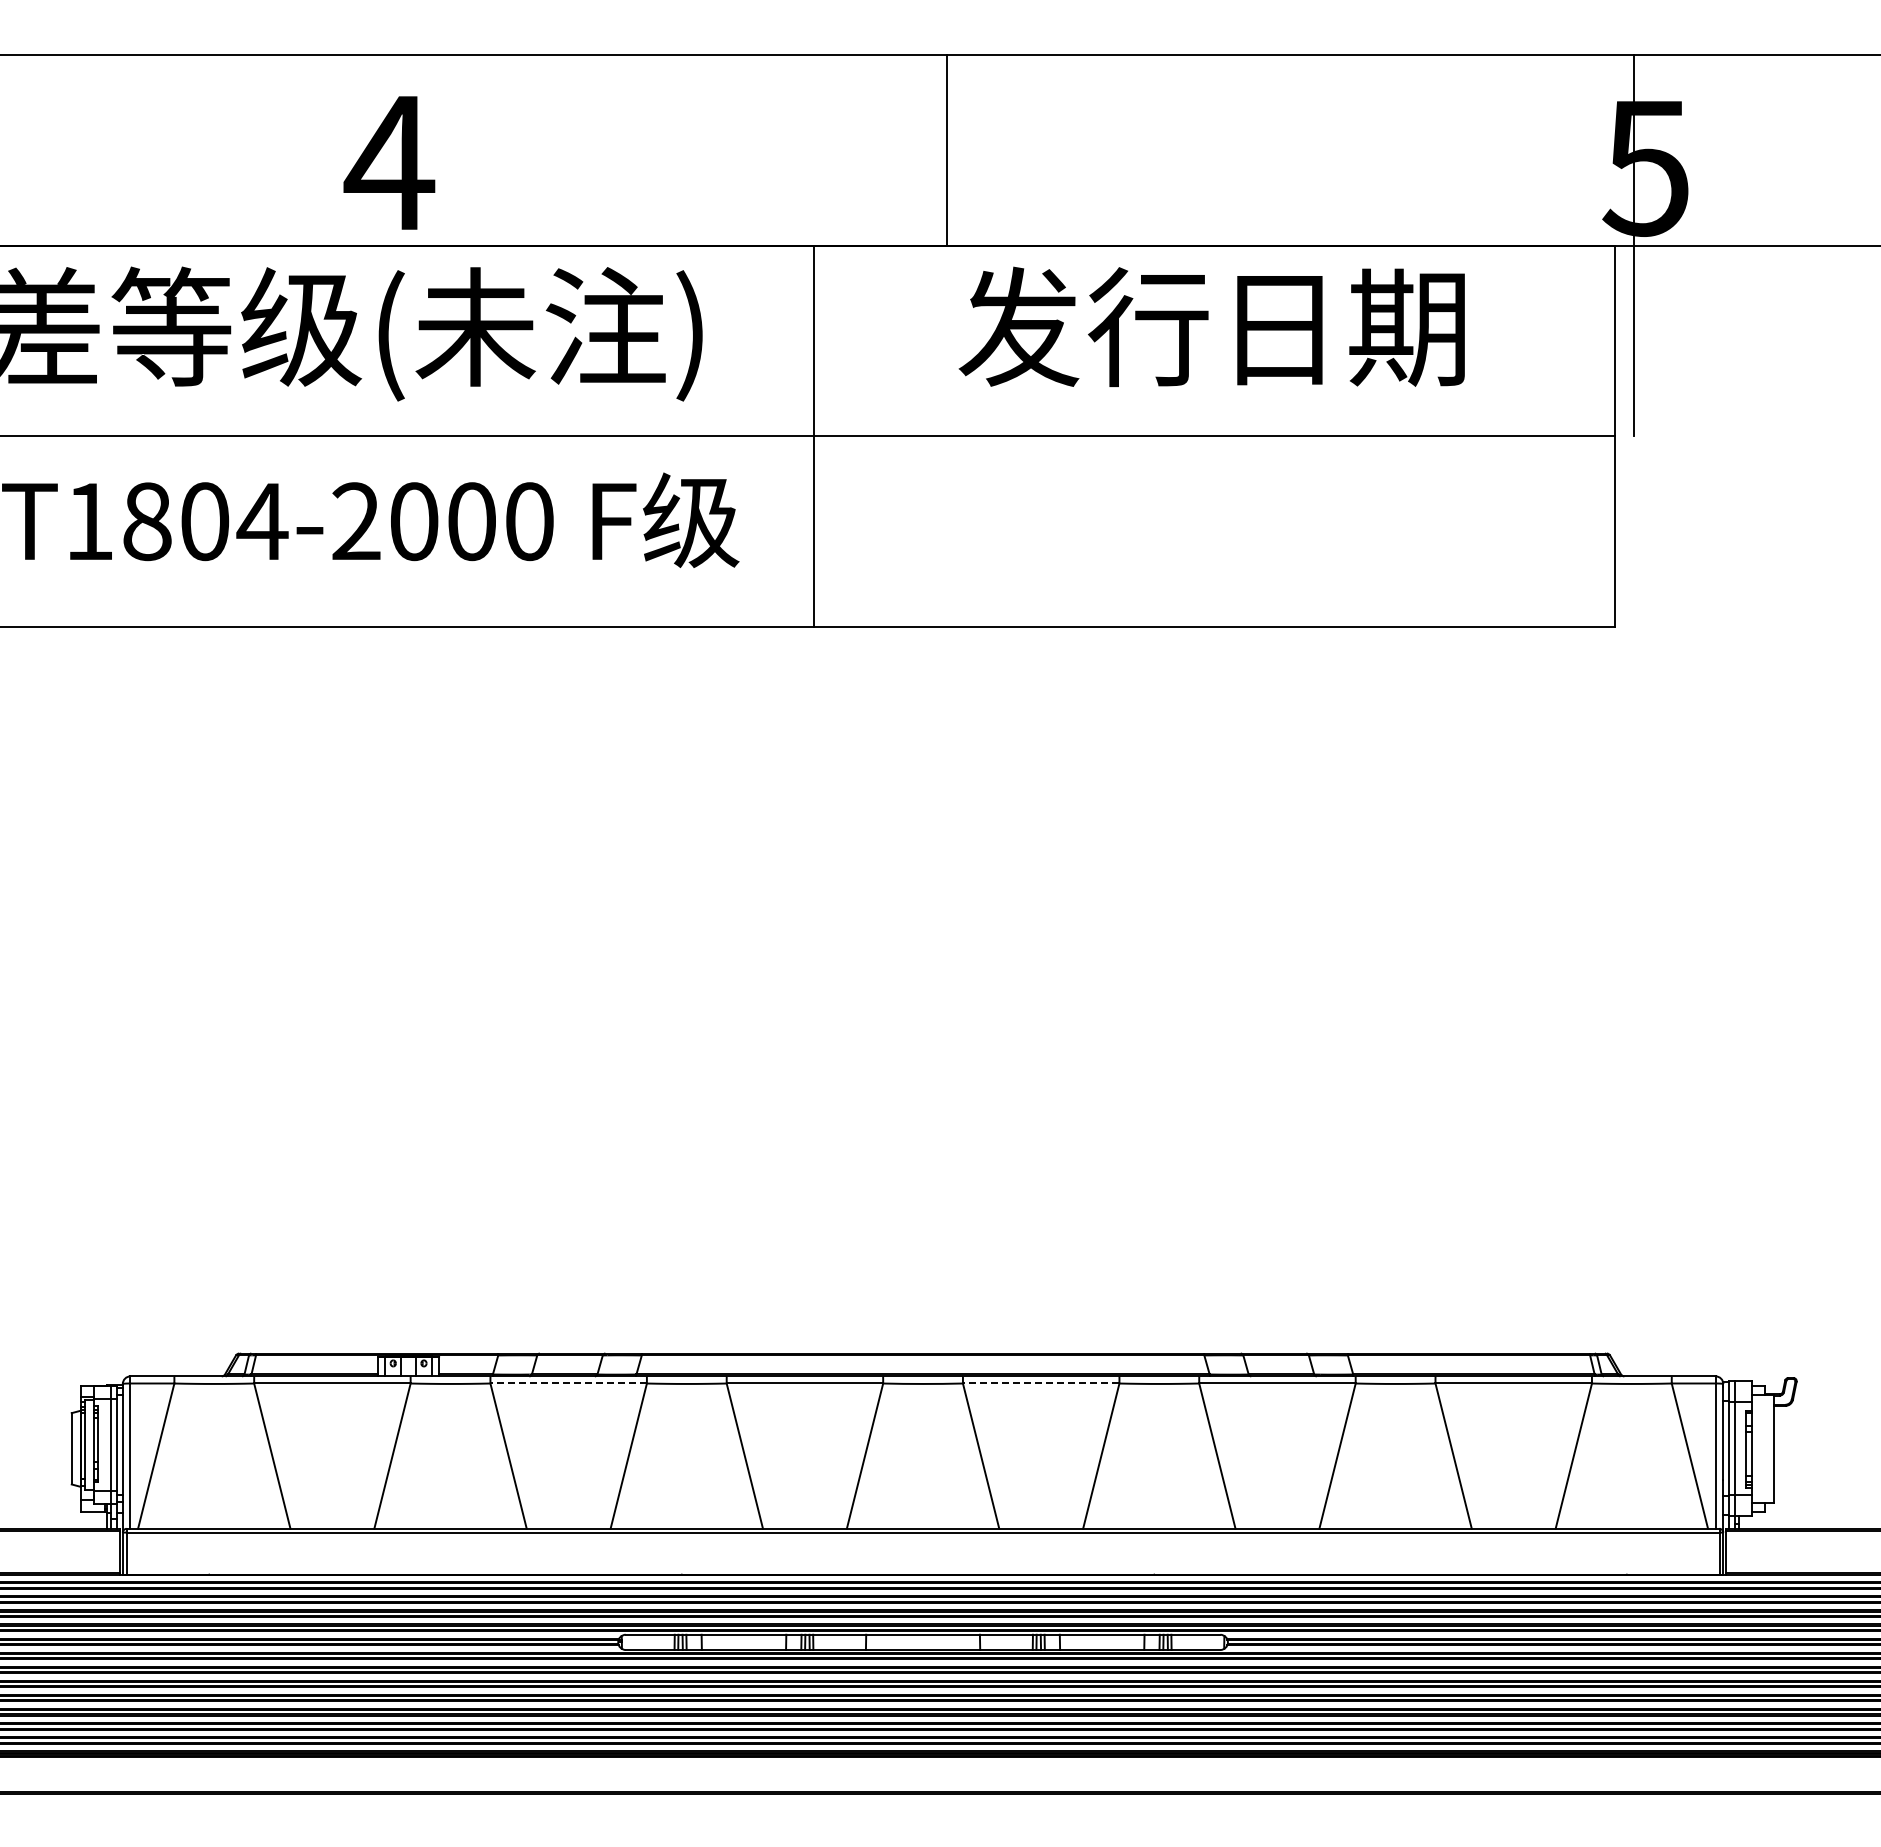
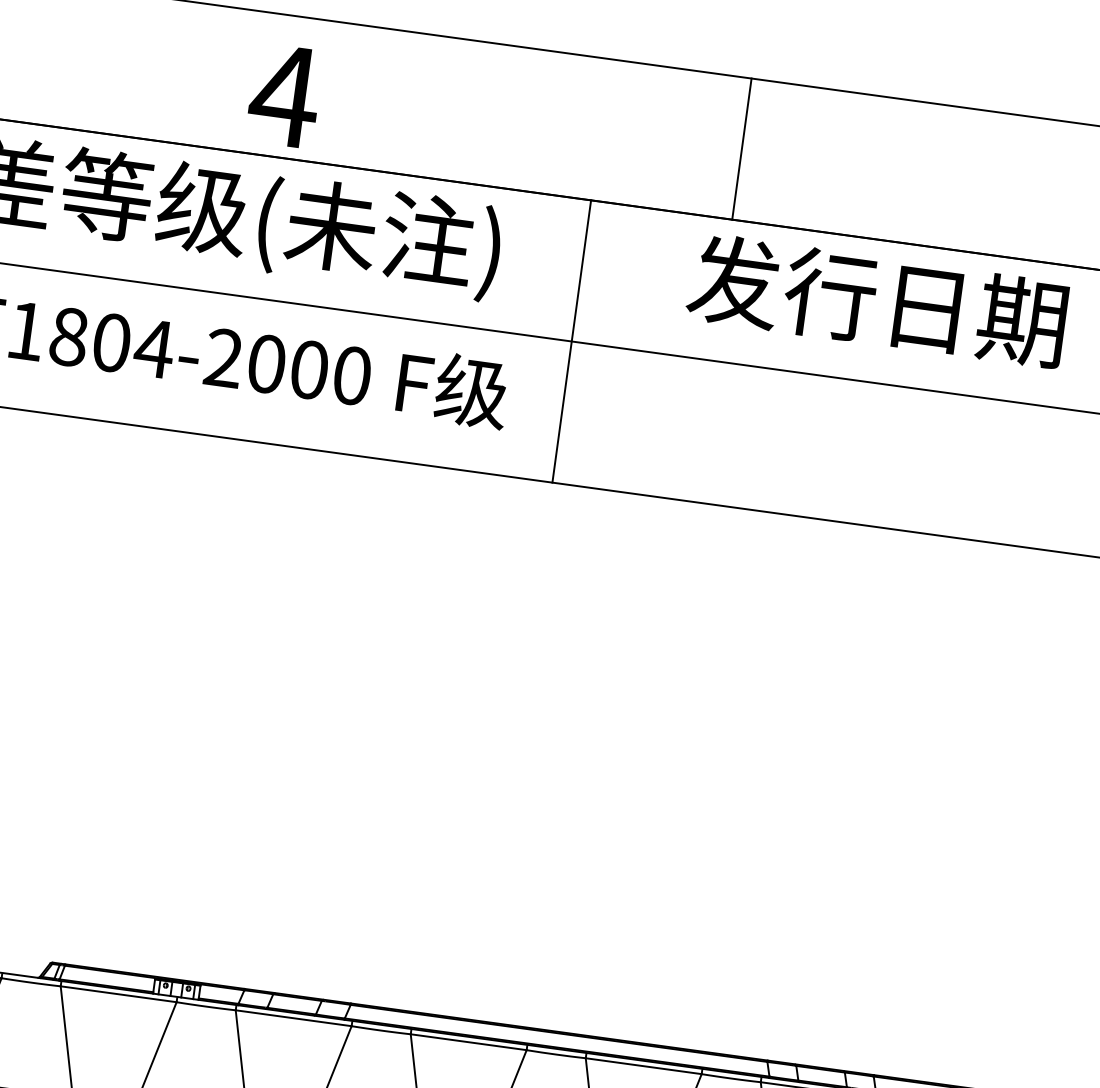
line: (946, 150) -> (741, 149), moved
line: (568, 1383) -> (293, 1018), dashed -> solid
line: (1040, 1383) -> (643, 1066), dashed -> solid

